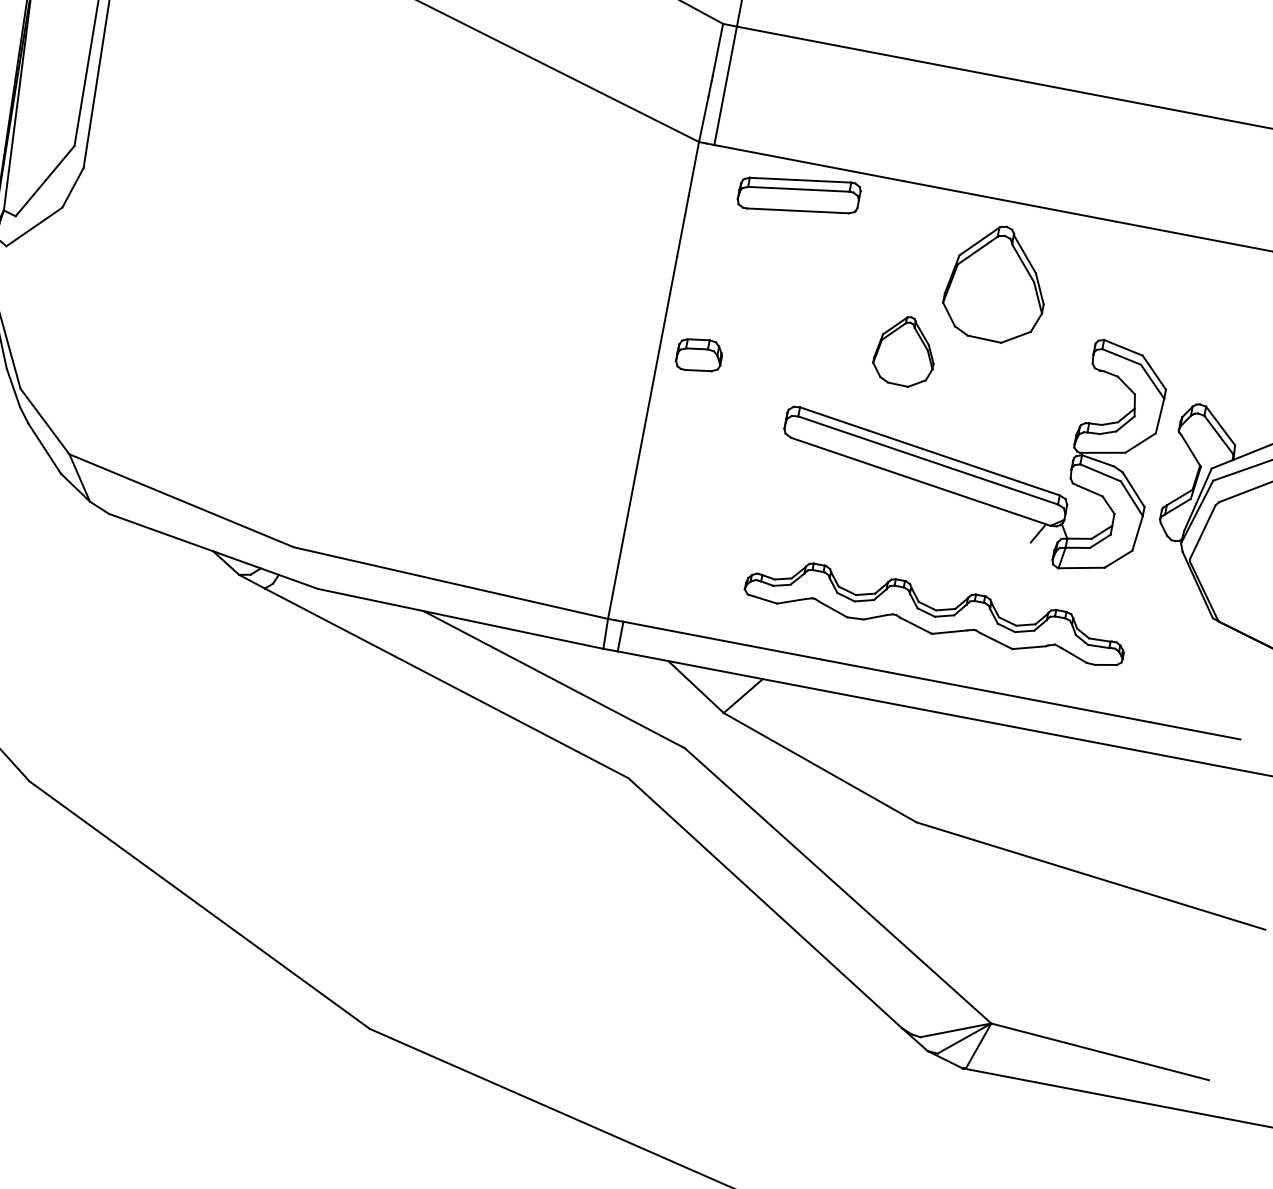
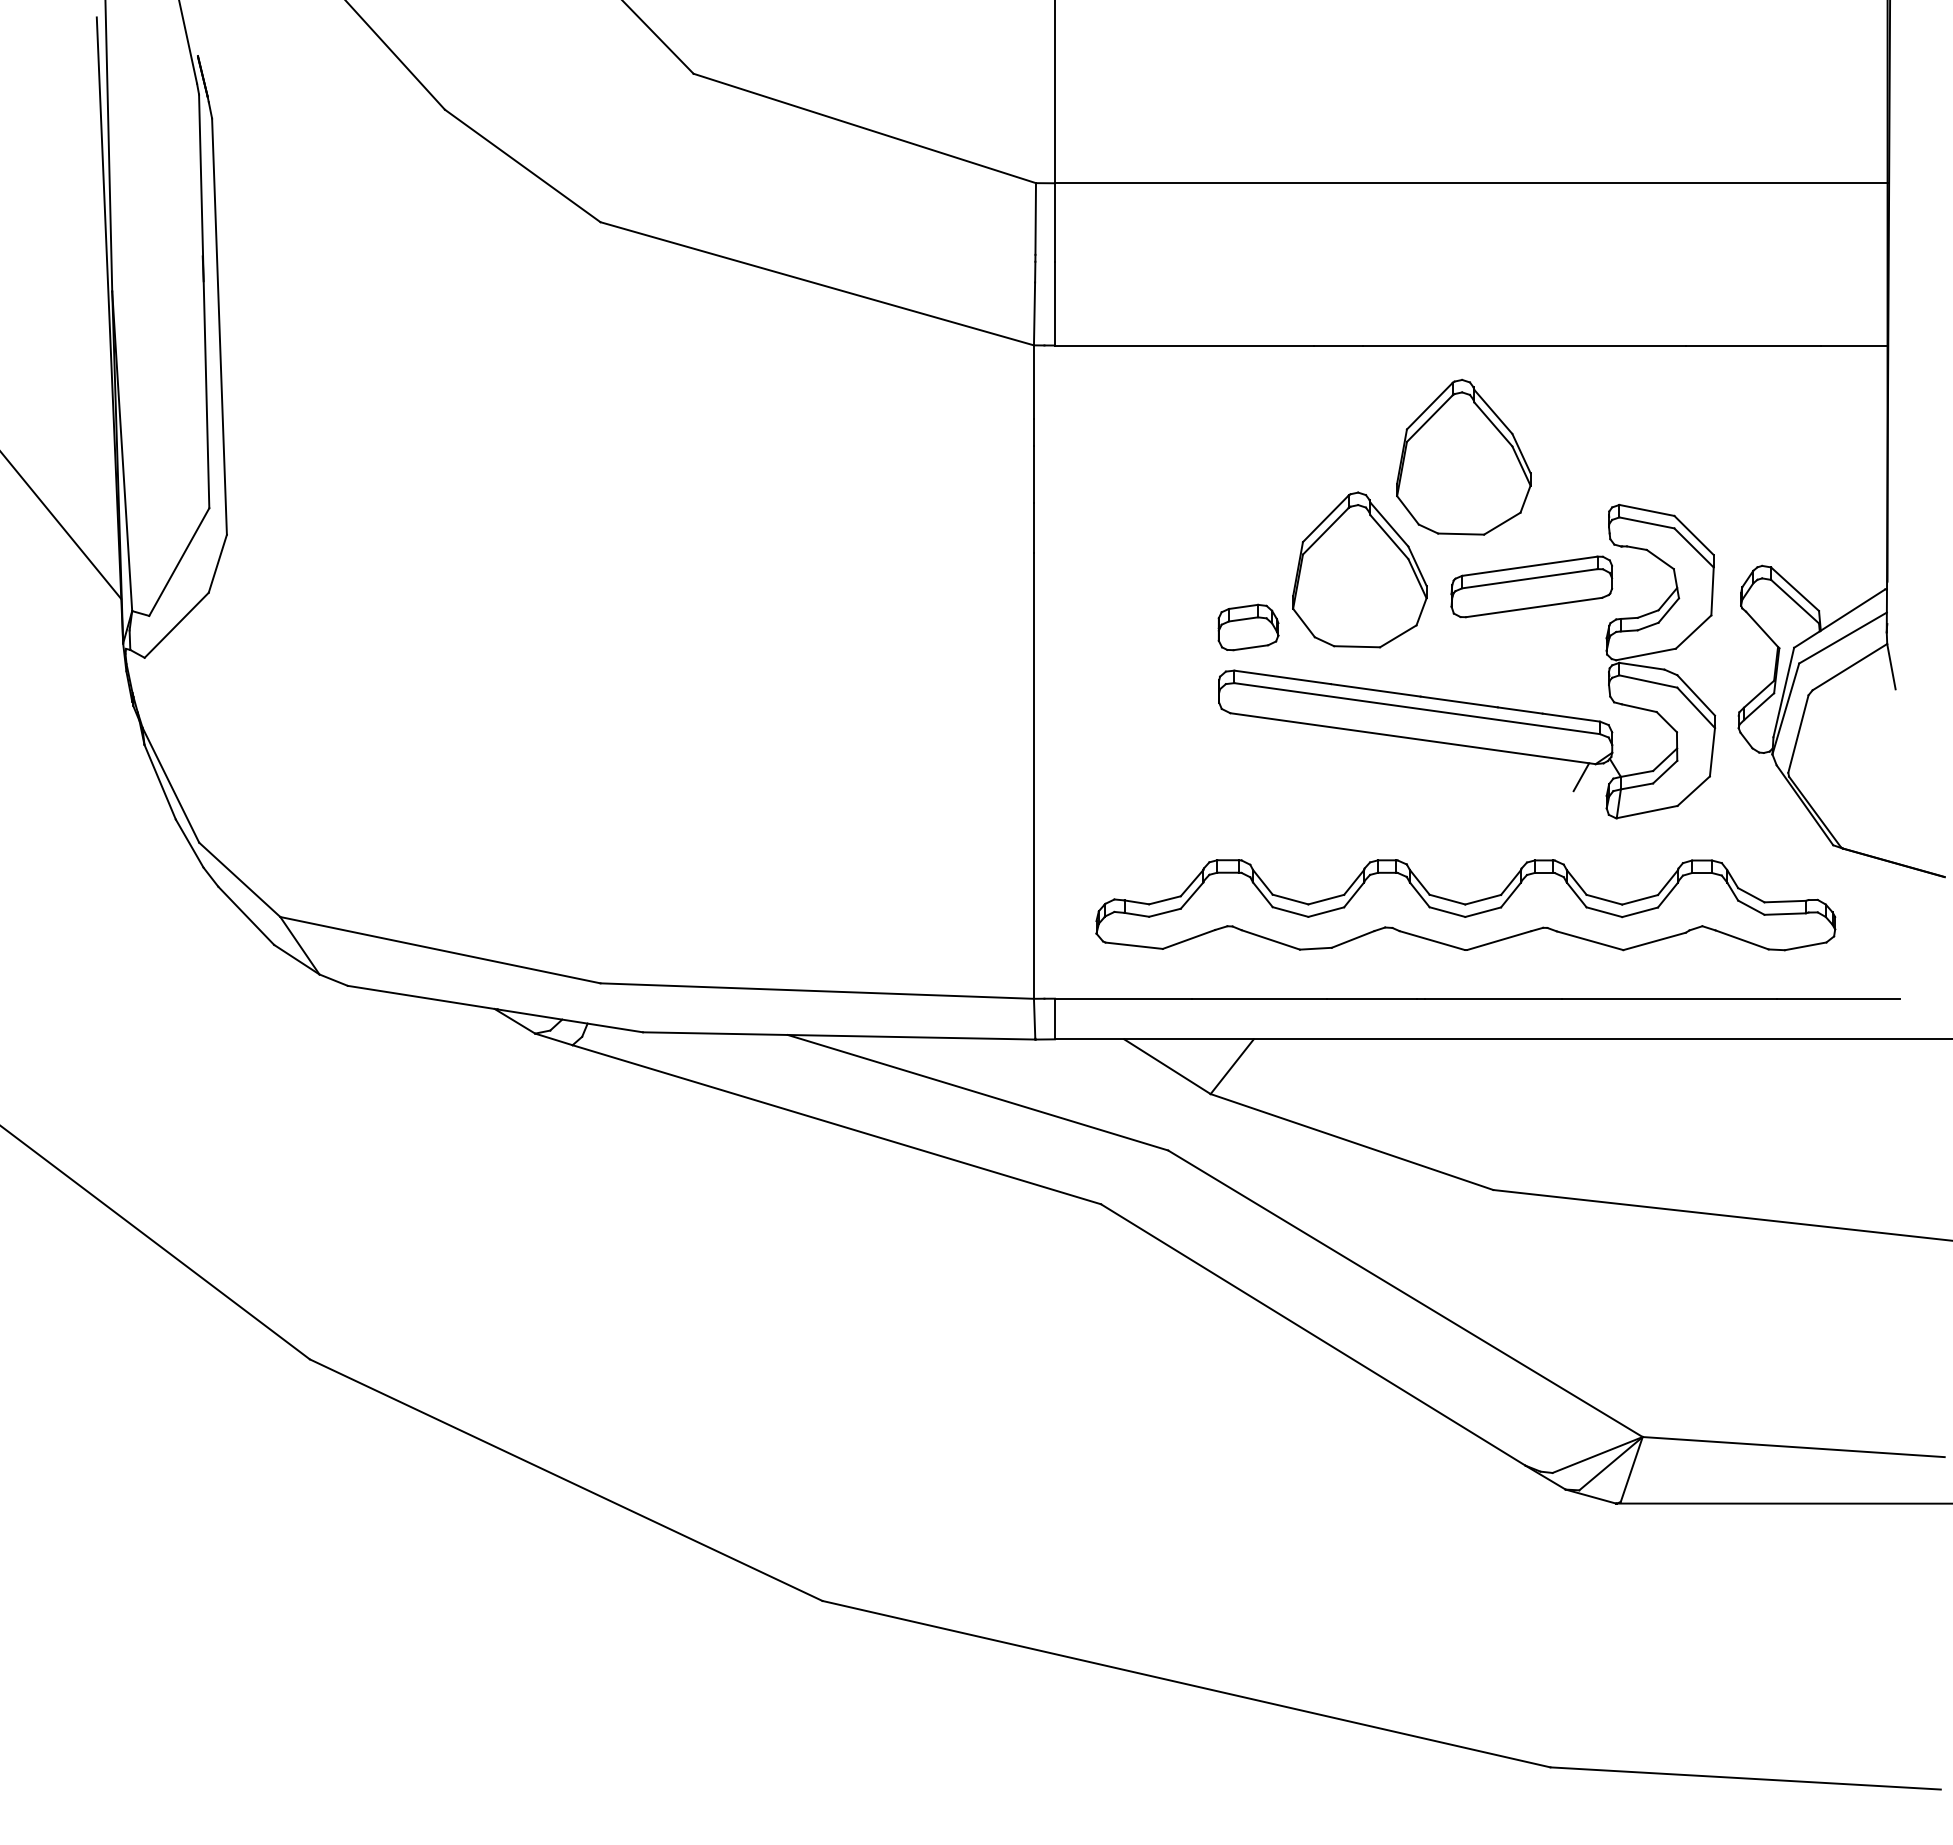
part: (798, 195) -> (1531, 586), moved
part: (905, 350) -> (1359, 569), size x1.67
part: (699, 355) -> (1248, 627), moved
part: (936, 610) -> (1465, 905), size x1.43

